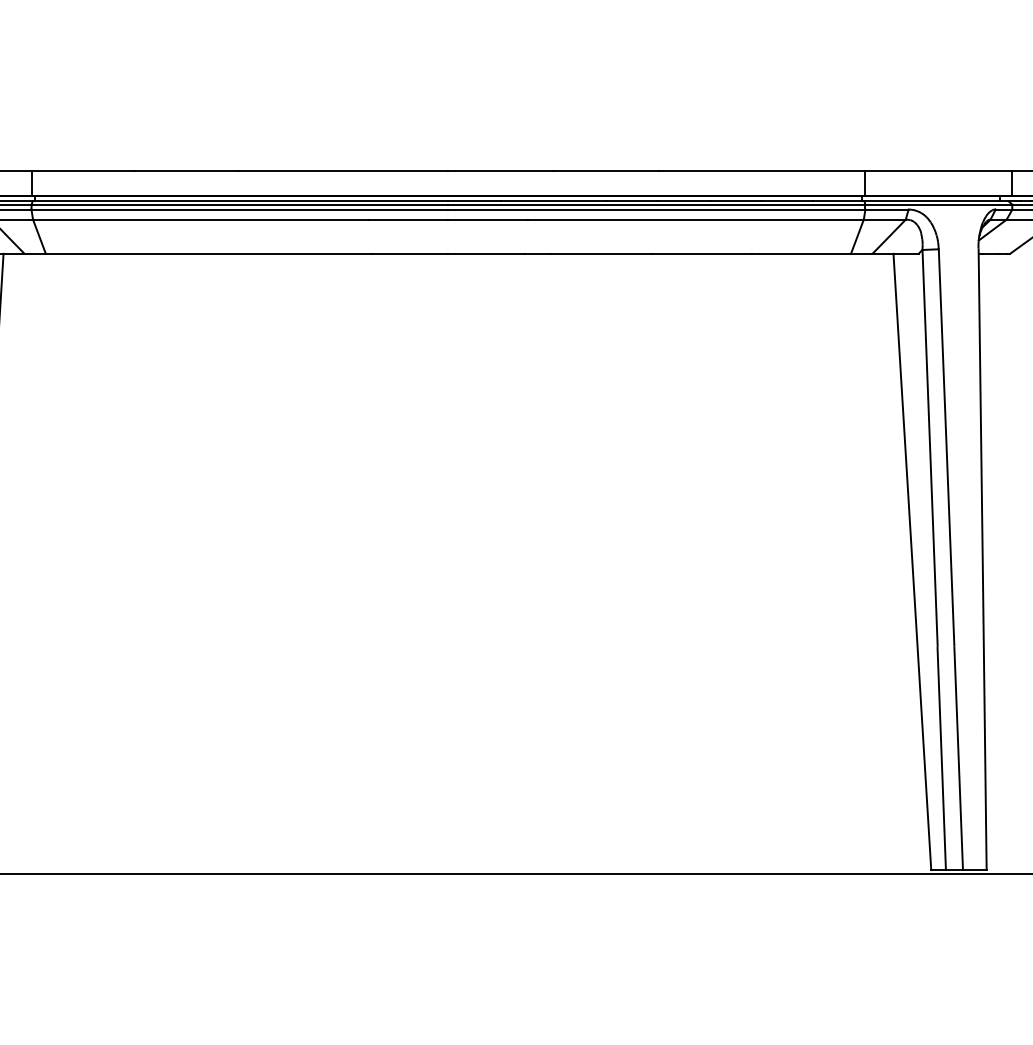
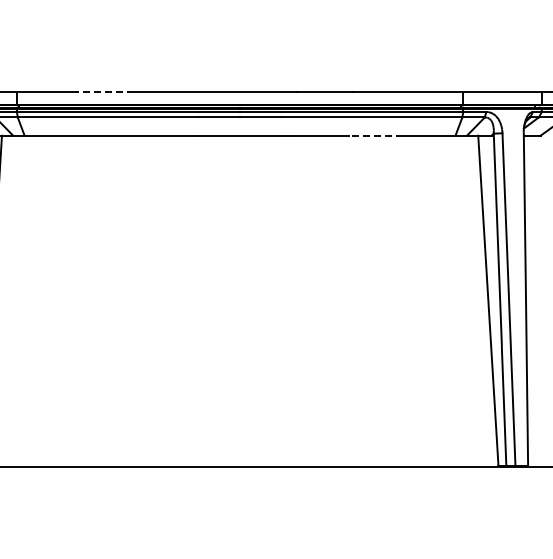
line: (185, 171) -> (99, 91), solid -> dashed
line: (701, 253) -> (375, 135), solid -> dashed

